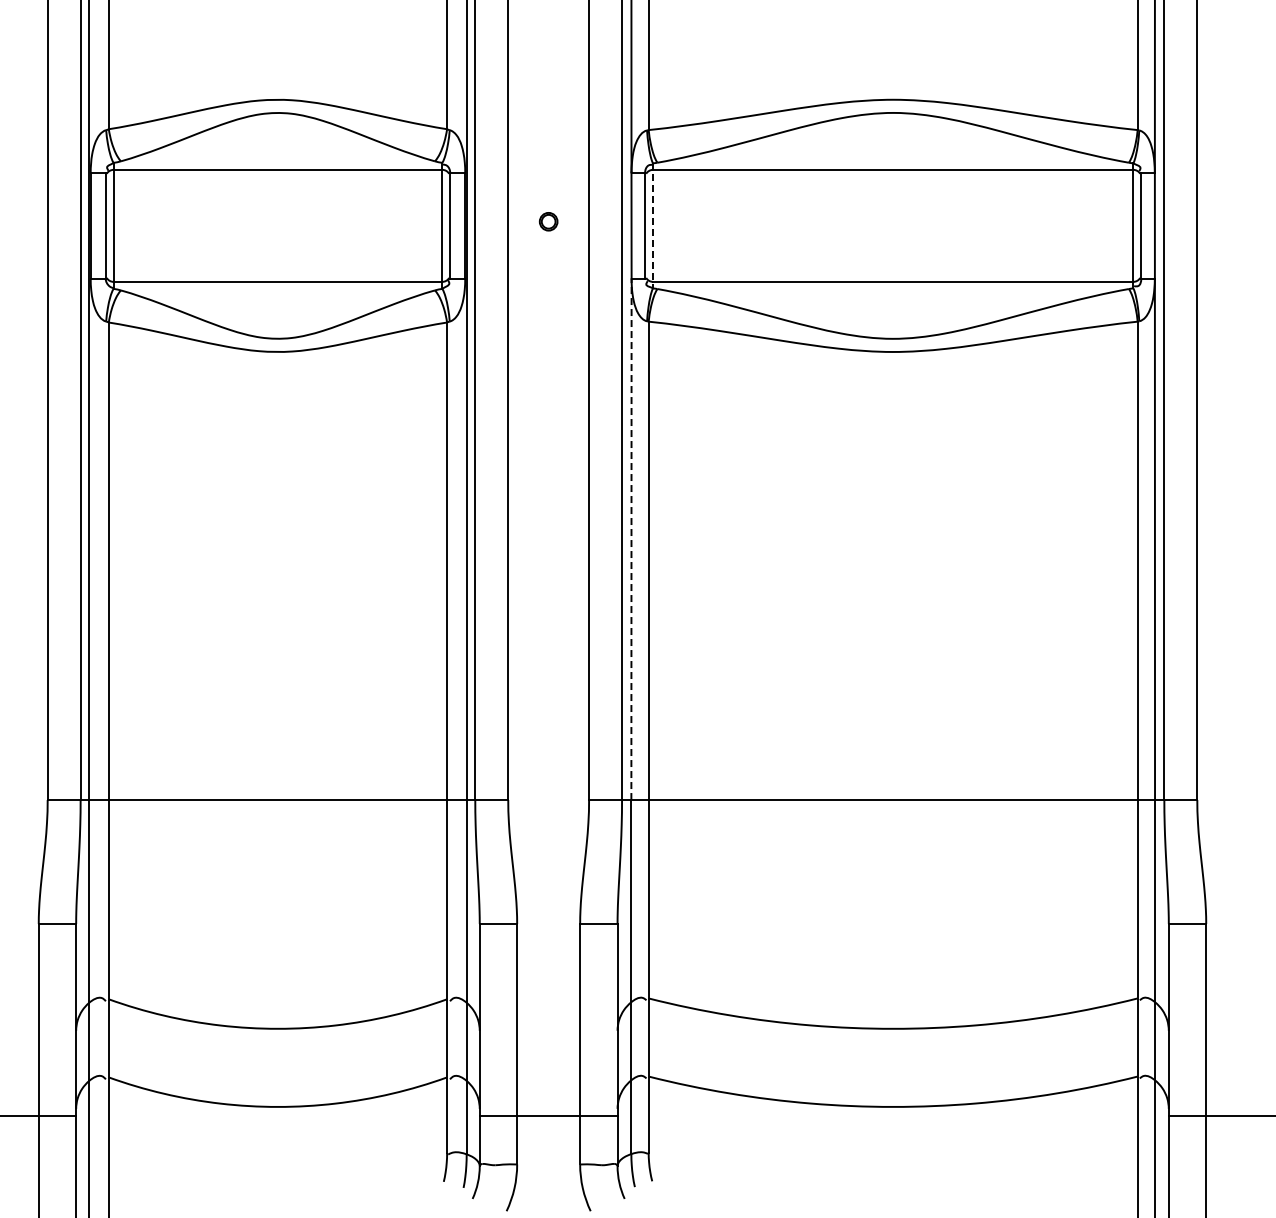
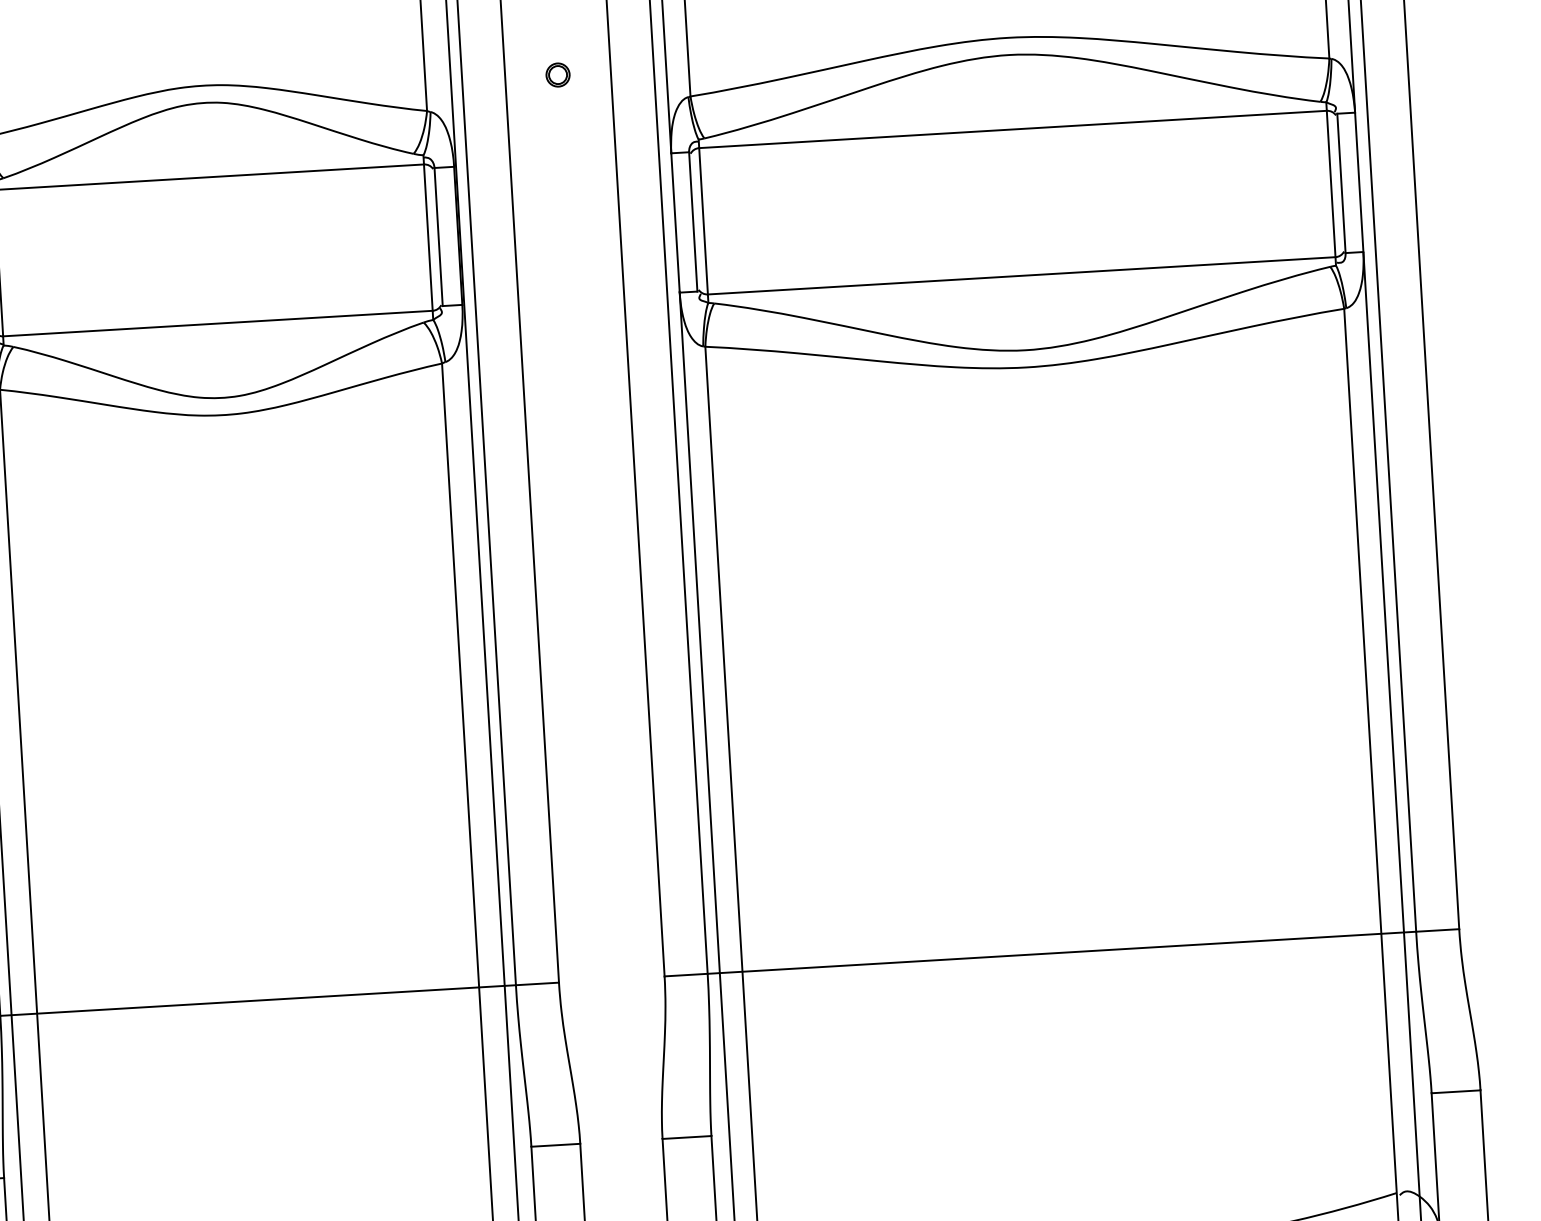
part: (548, 221) -> (557, 74), moved
line: (653, 225) -> (704, 220), dashed -> solid
line: (631, 539) -> (699, 632), dashed -> solid

